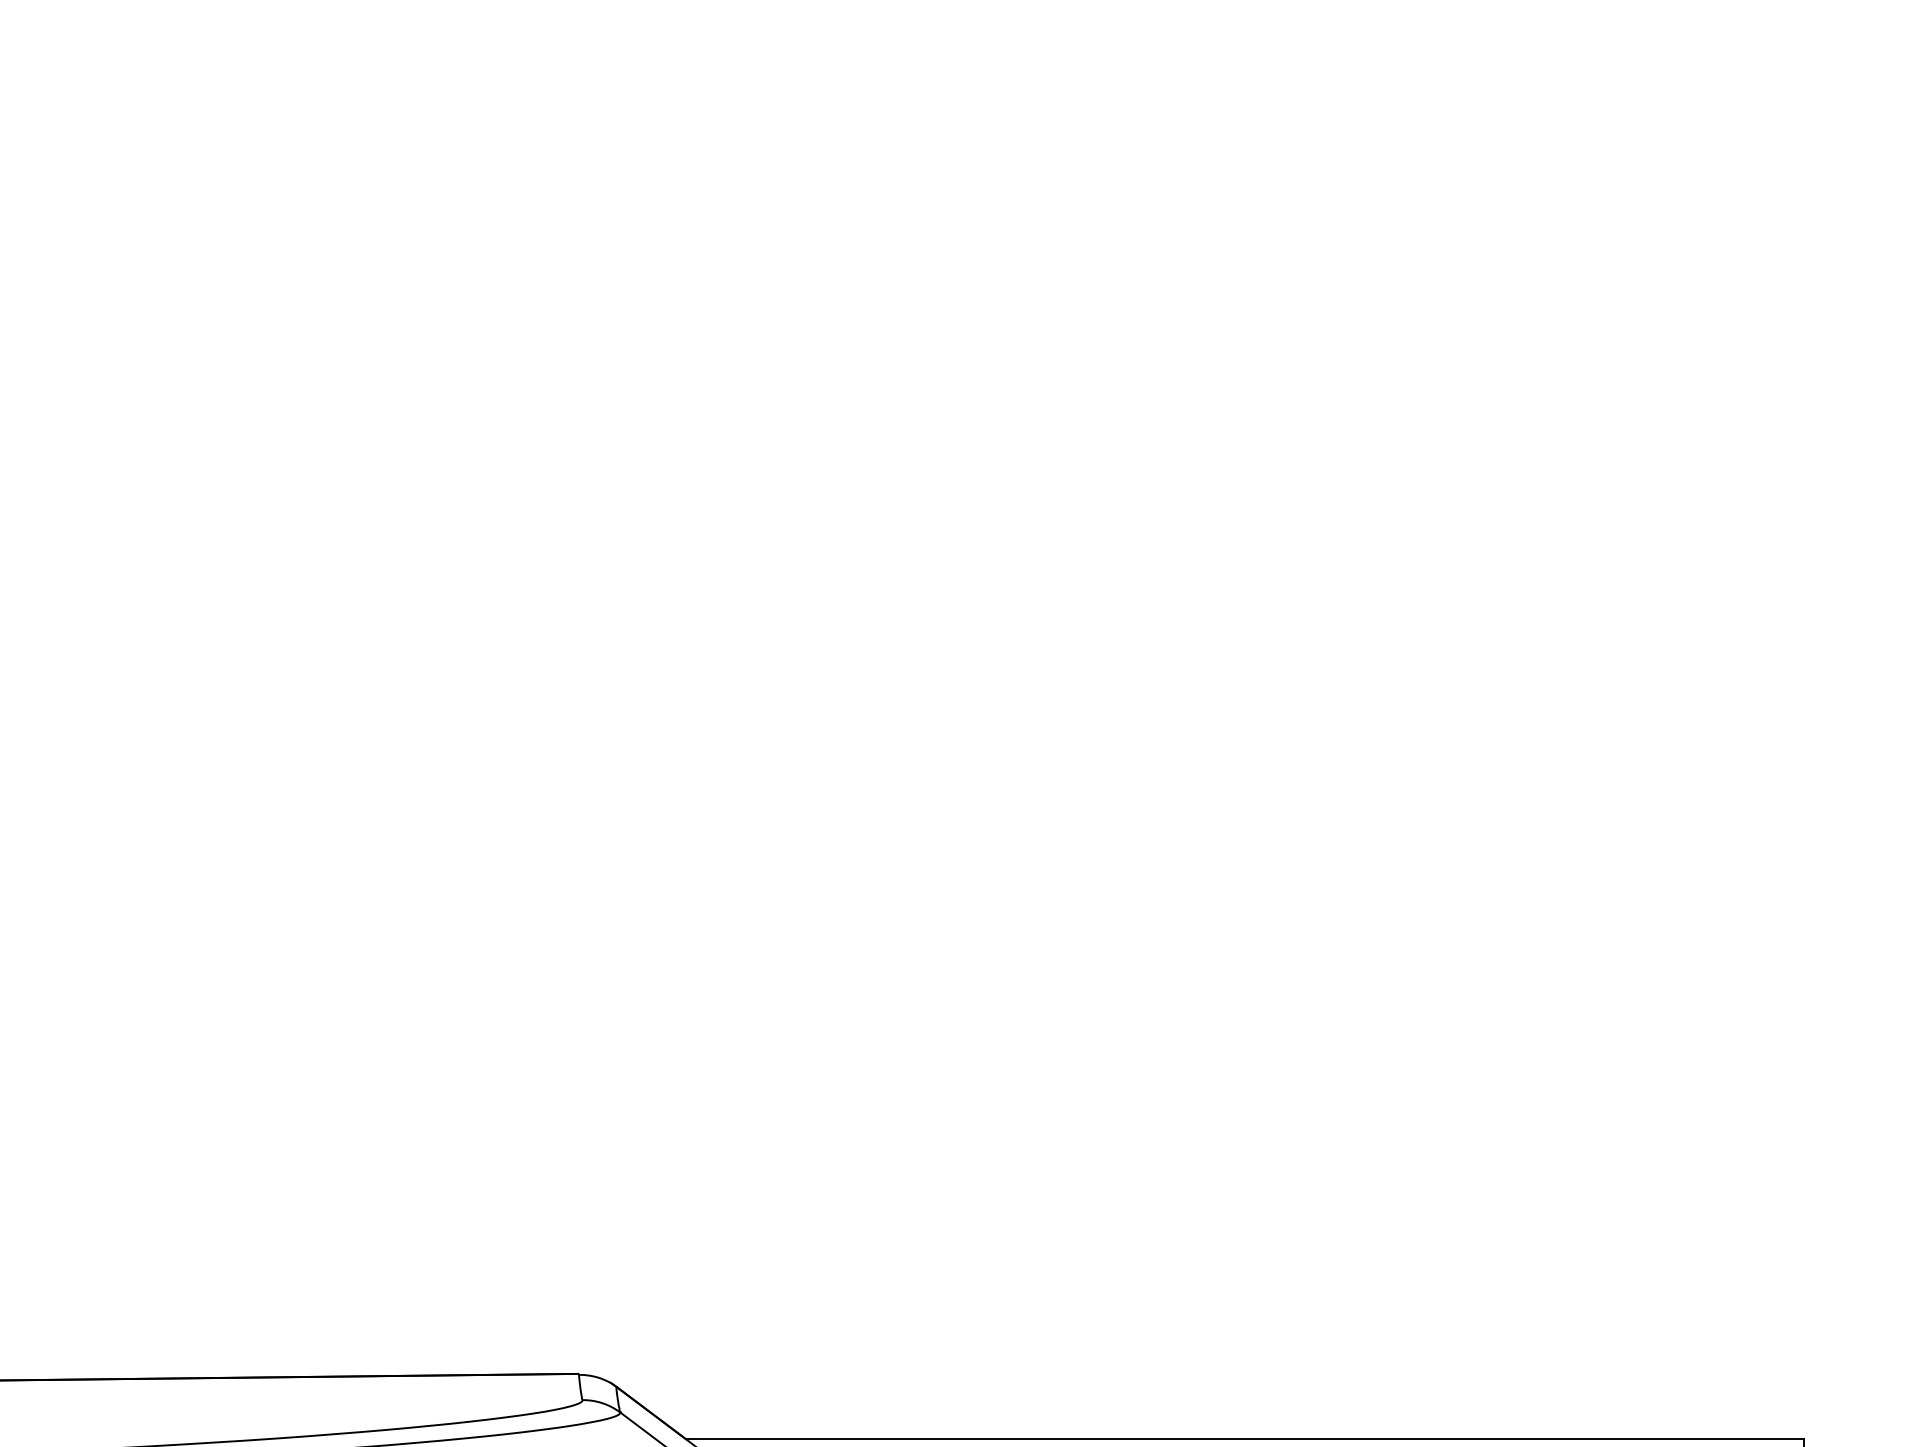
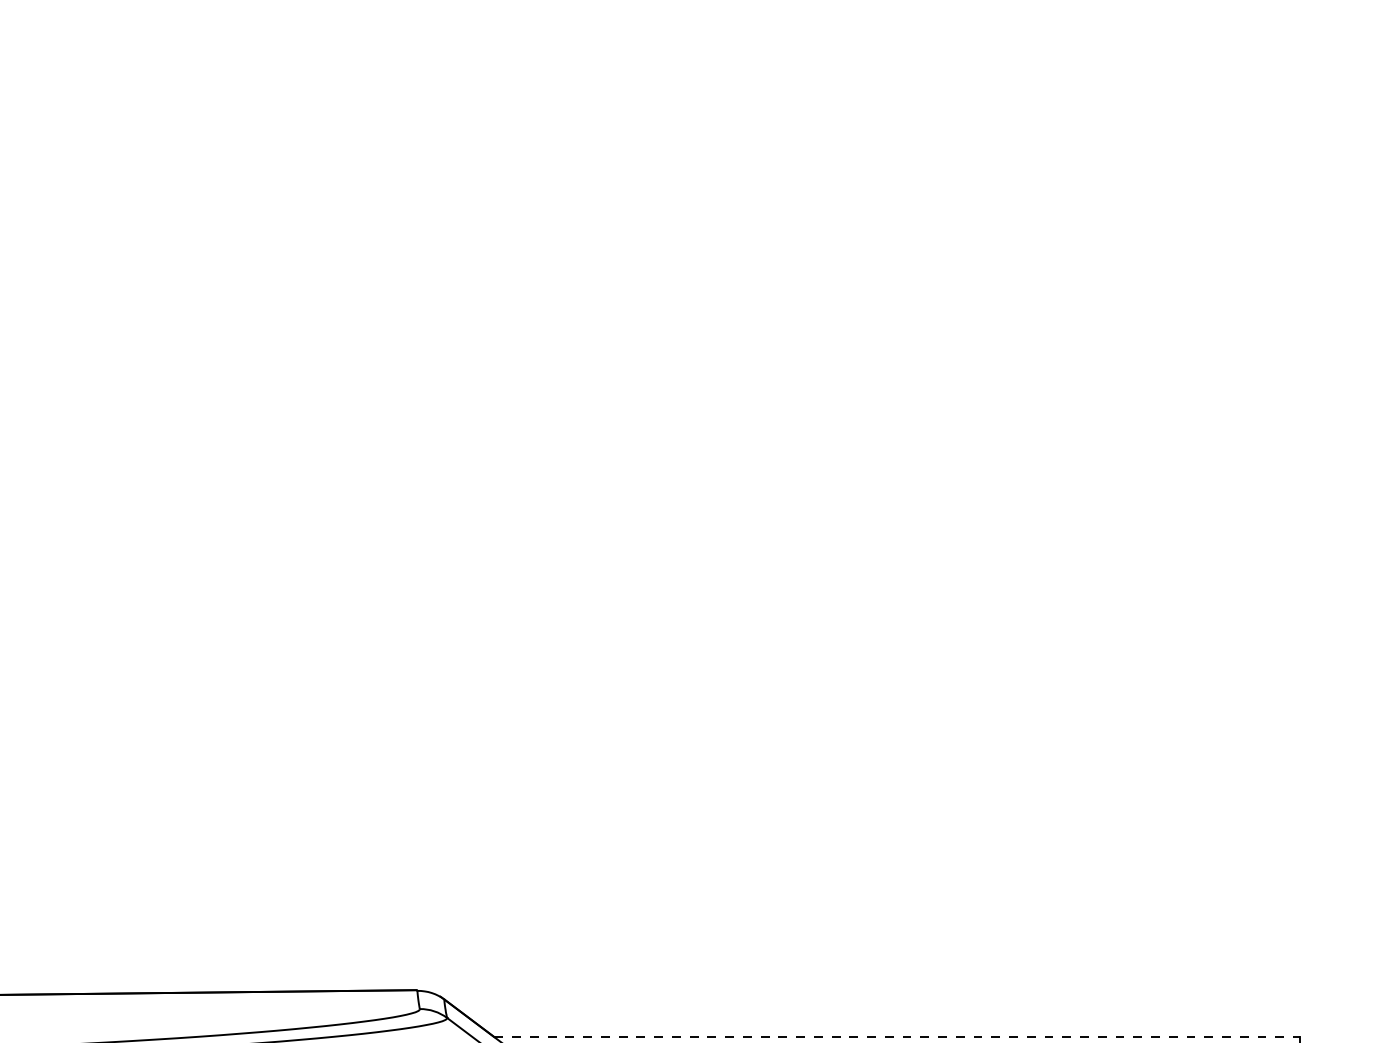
line: (1245, 1439) -> (897, 1037), solid -> dashed

